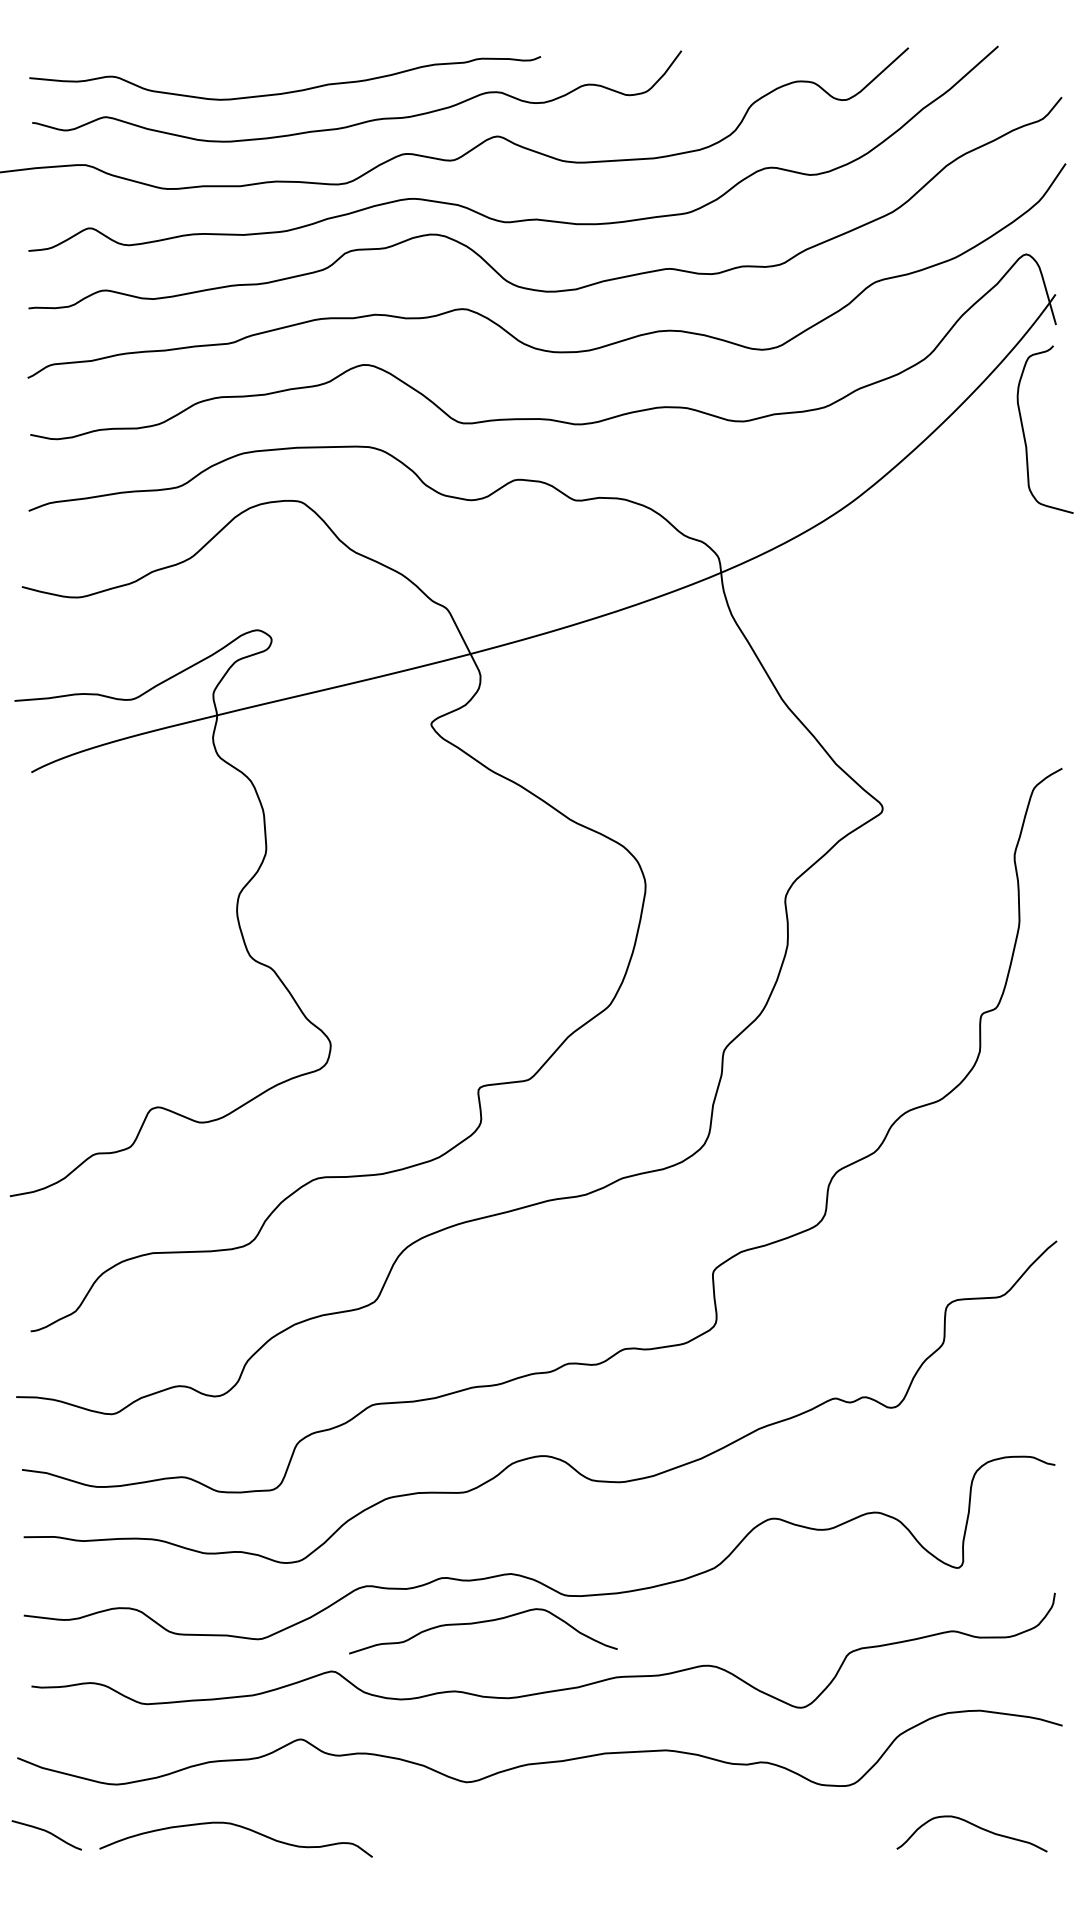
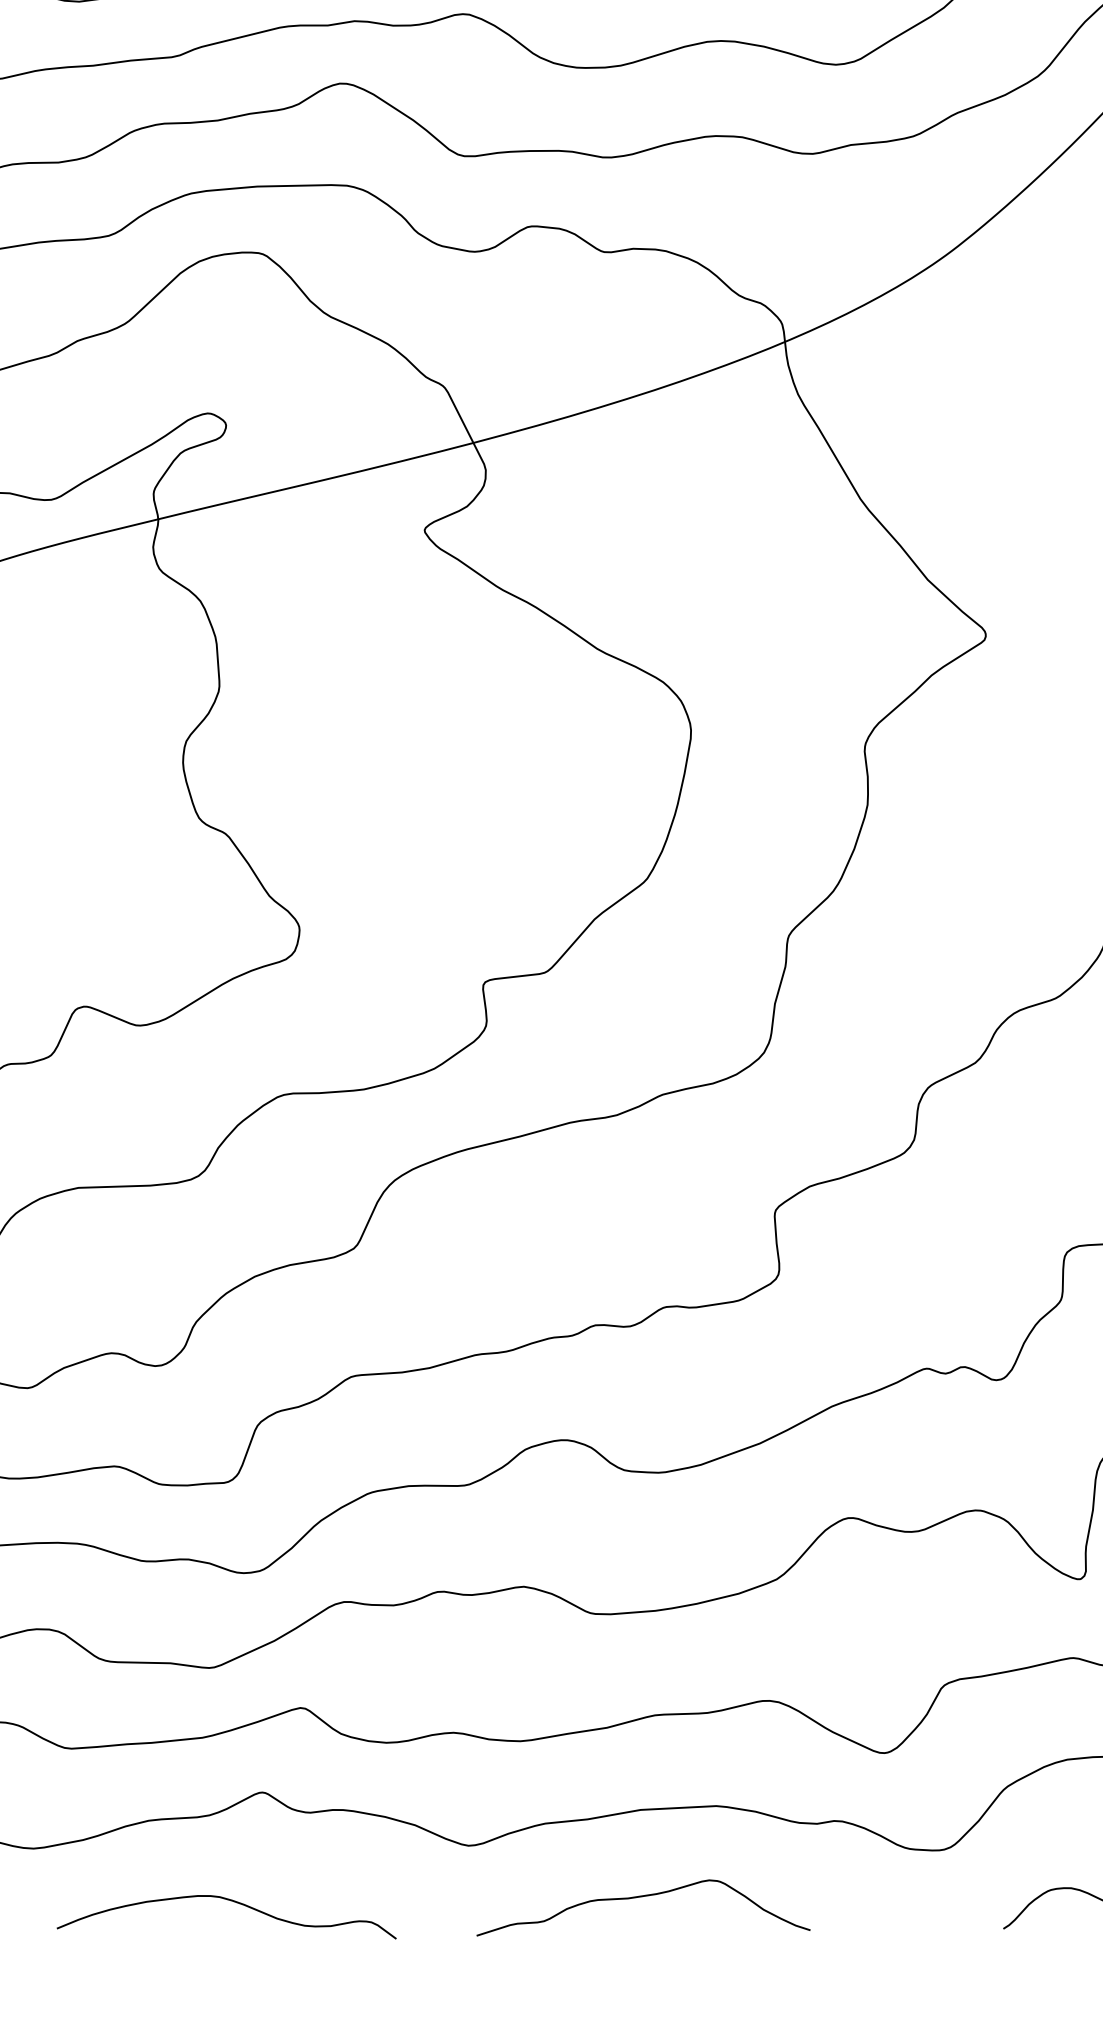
curve: (480, 1623) -> (639, 1898), moved
curve: (240, 1827) -> (232, 1901), moved

